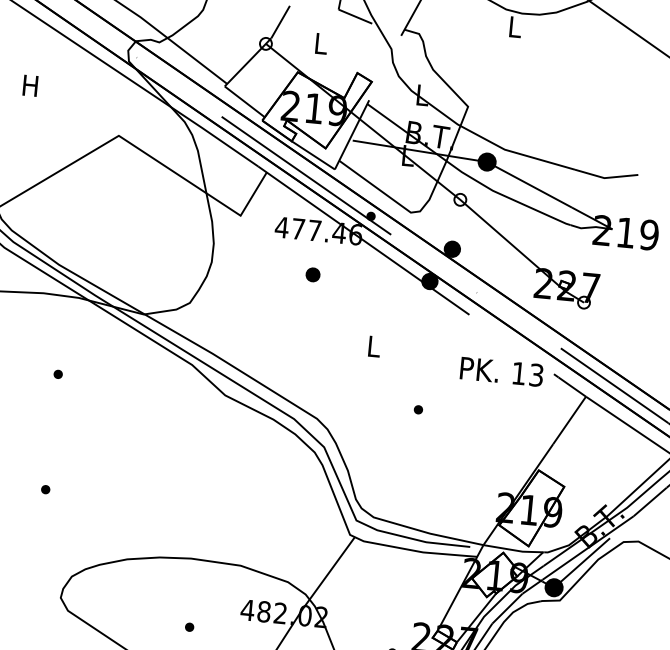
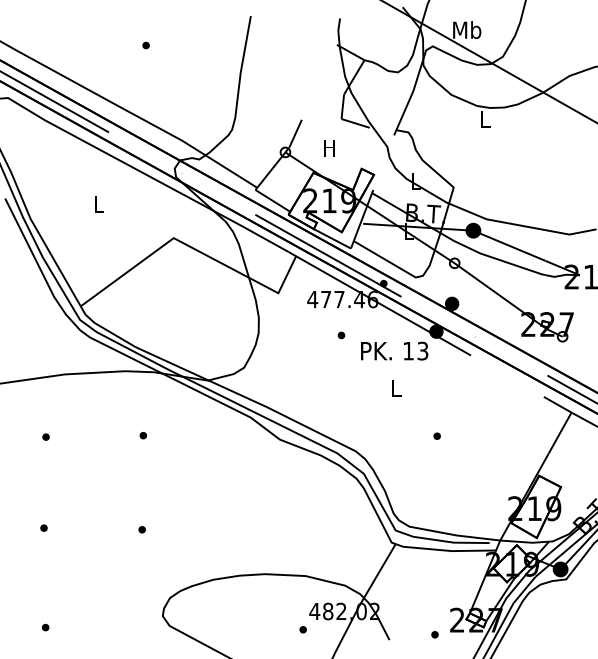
text: (320, 44) -> (329, 148), L -> H
text: (30, 85) -> (98, 204), H -> L
part: (313, 274) -> (341, 335), size x0.62
text: (501, 371) -> (394, 350), moved
part: (188, 626) -> (302, 629), moved

